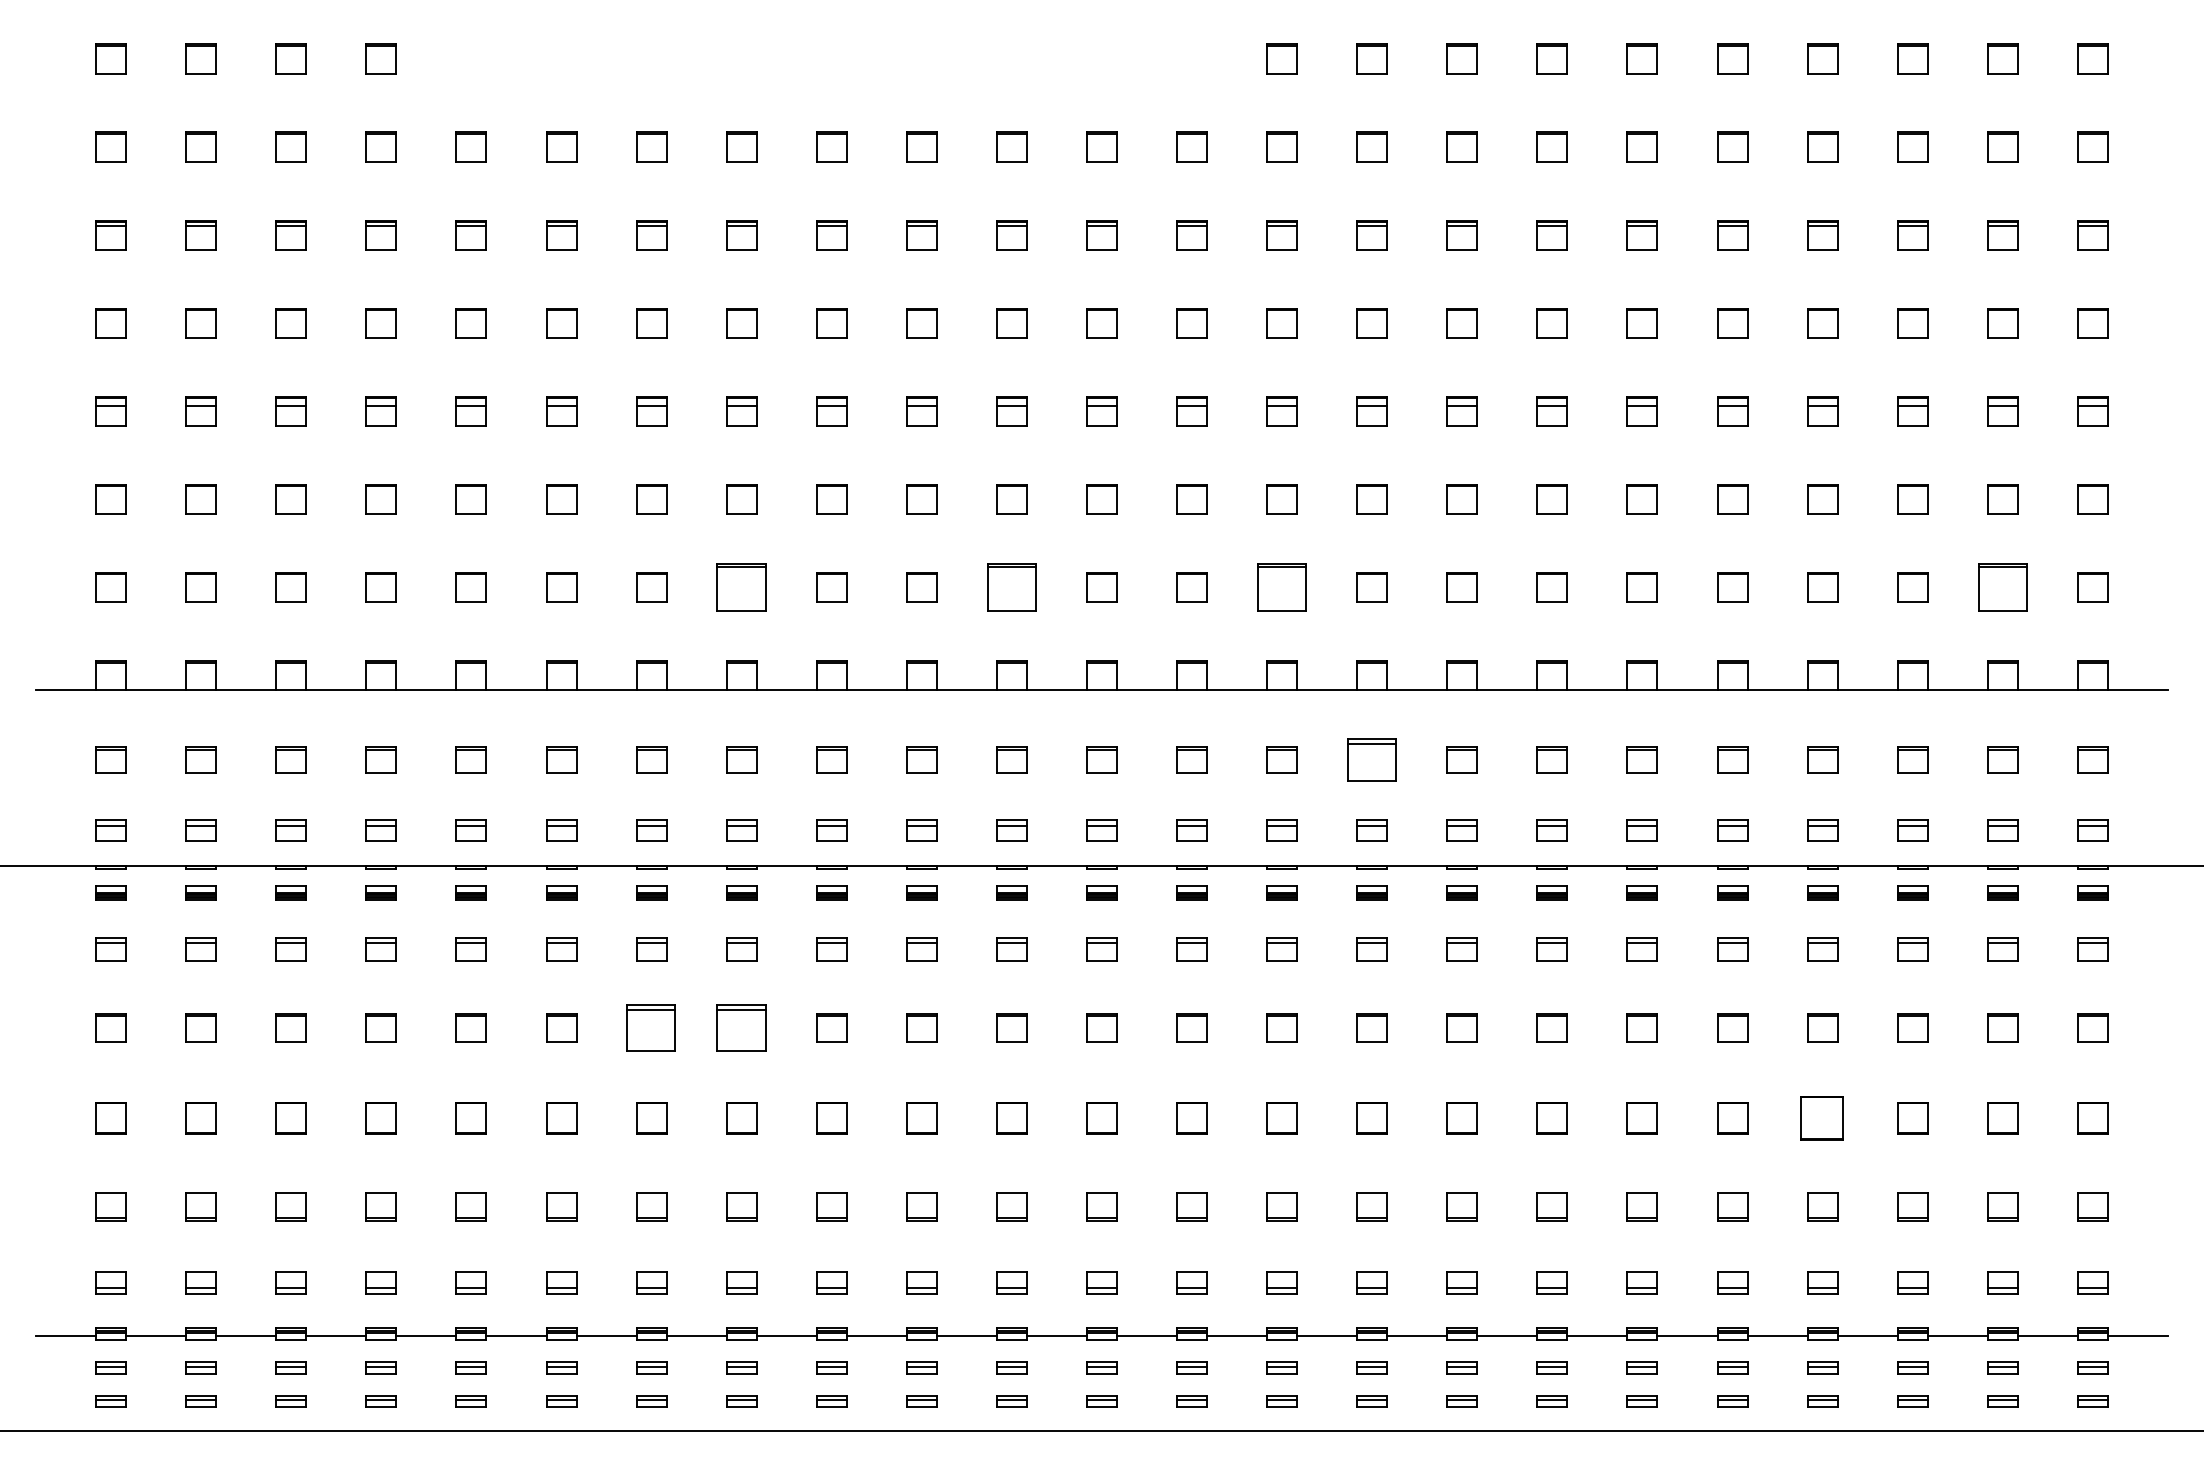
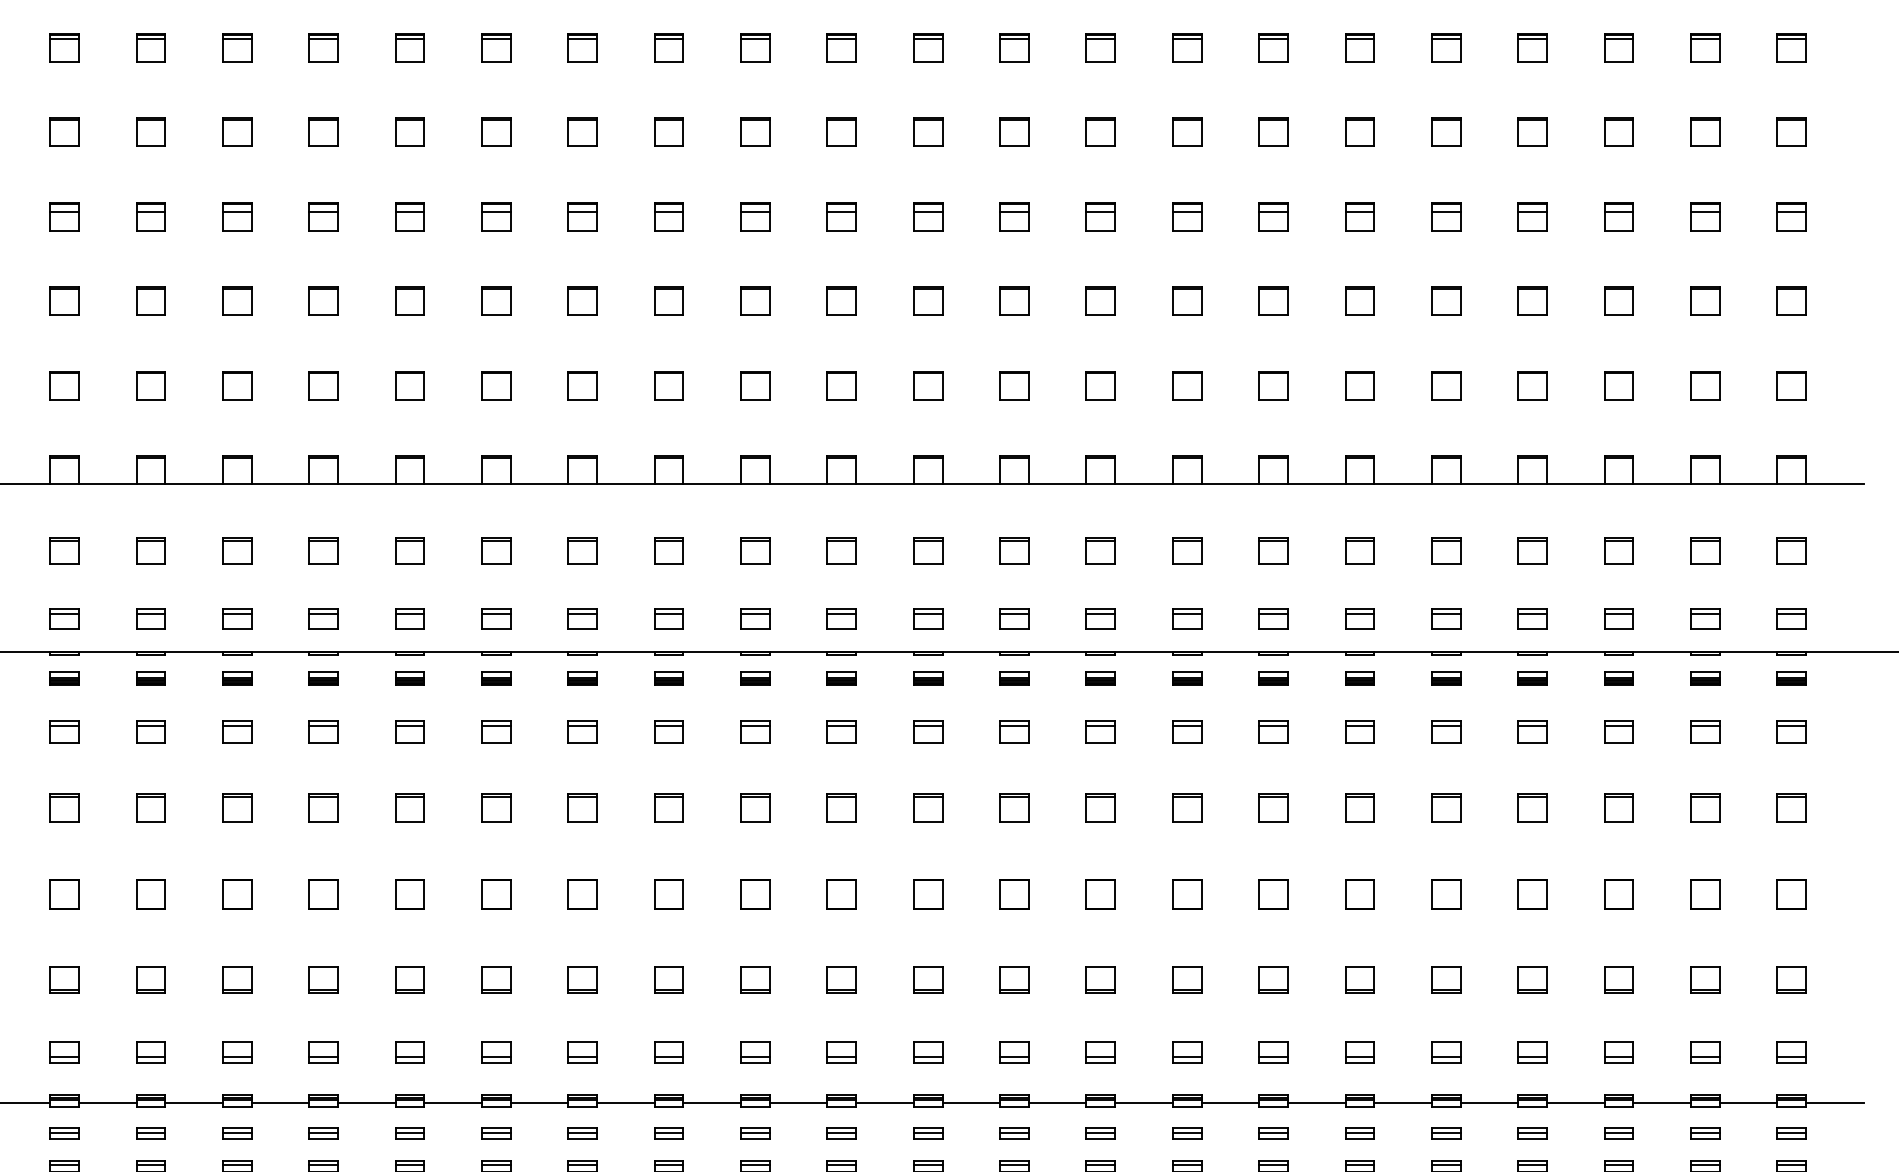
part: (741, 587) -> (496, 385), size x0.62
part: (1011, 587) -> (755, 385), size x0.62
part: (1281, 587) -> (1013, 385), size x0.62
part: (2002, 587) -> (1705, 385), size x0.62
part: (1371, 759) -> (1100, 550), size x0.62
part: (651, 1027) -> (409, 807), size x0.62
part: (741, 1027) -> (496, 807), size x0.62
part: (1822, 1118) -> (1532, 894), size x0.71

